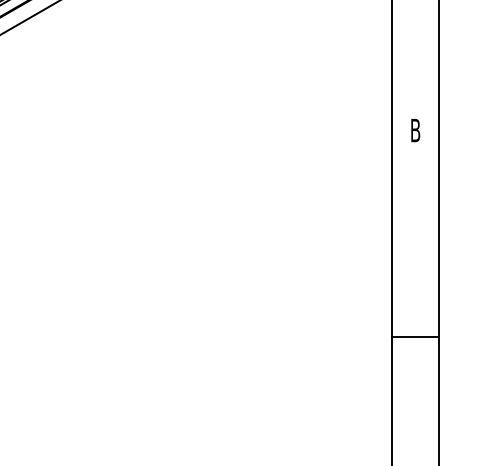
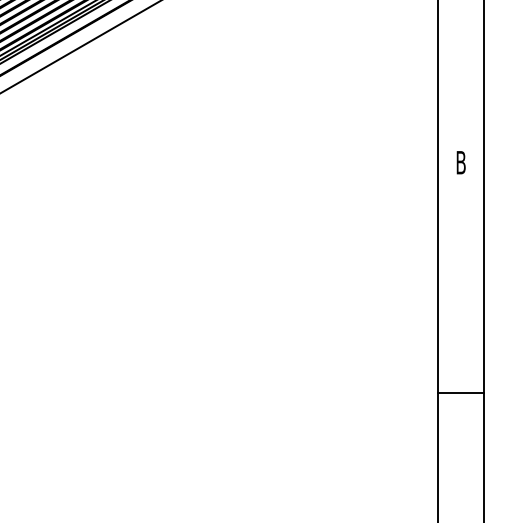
line: (414, 336) -> (460, 392), moved

